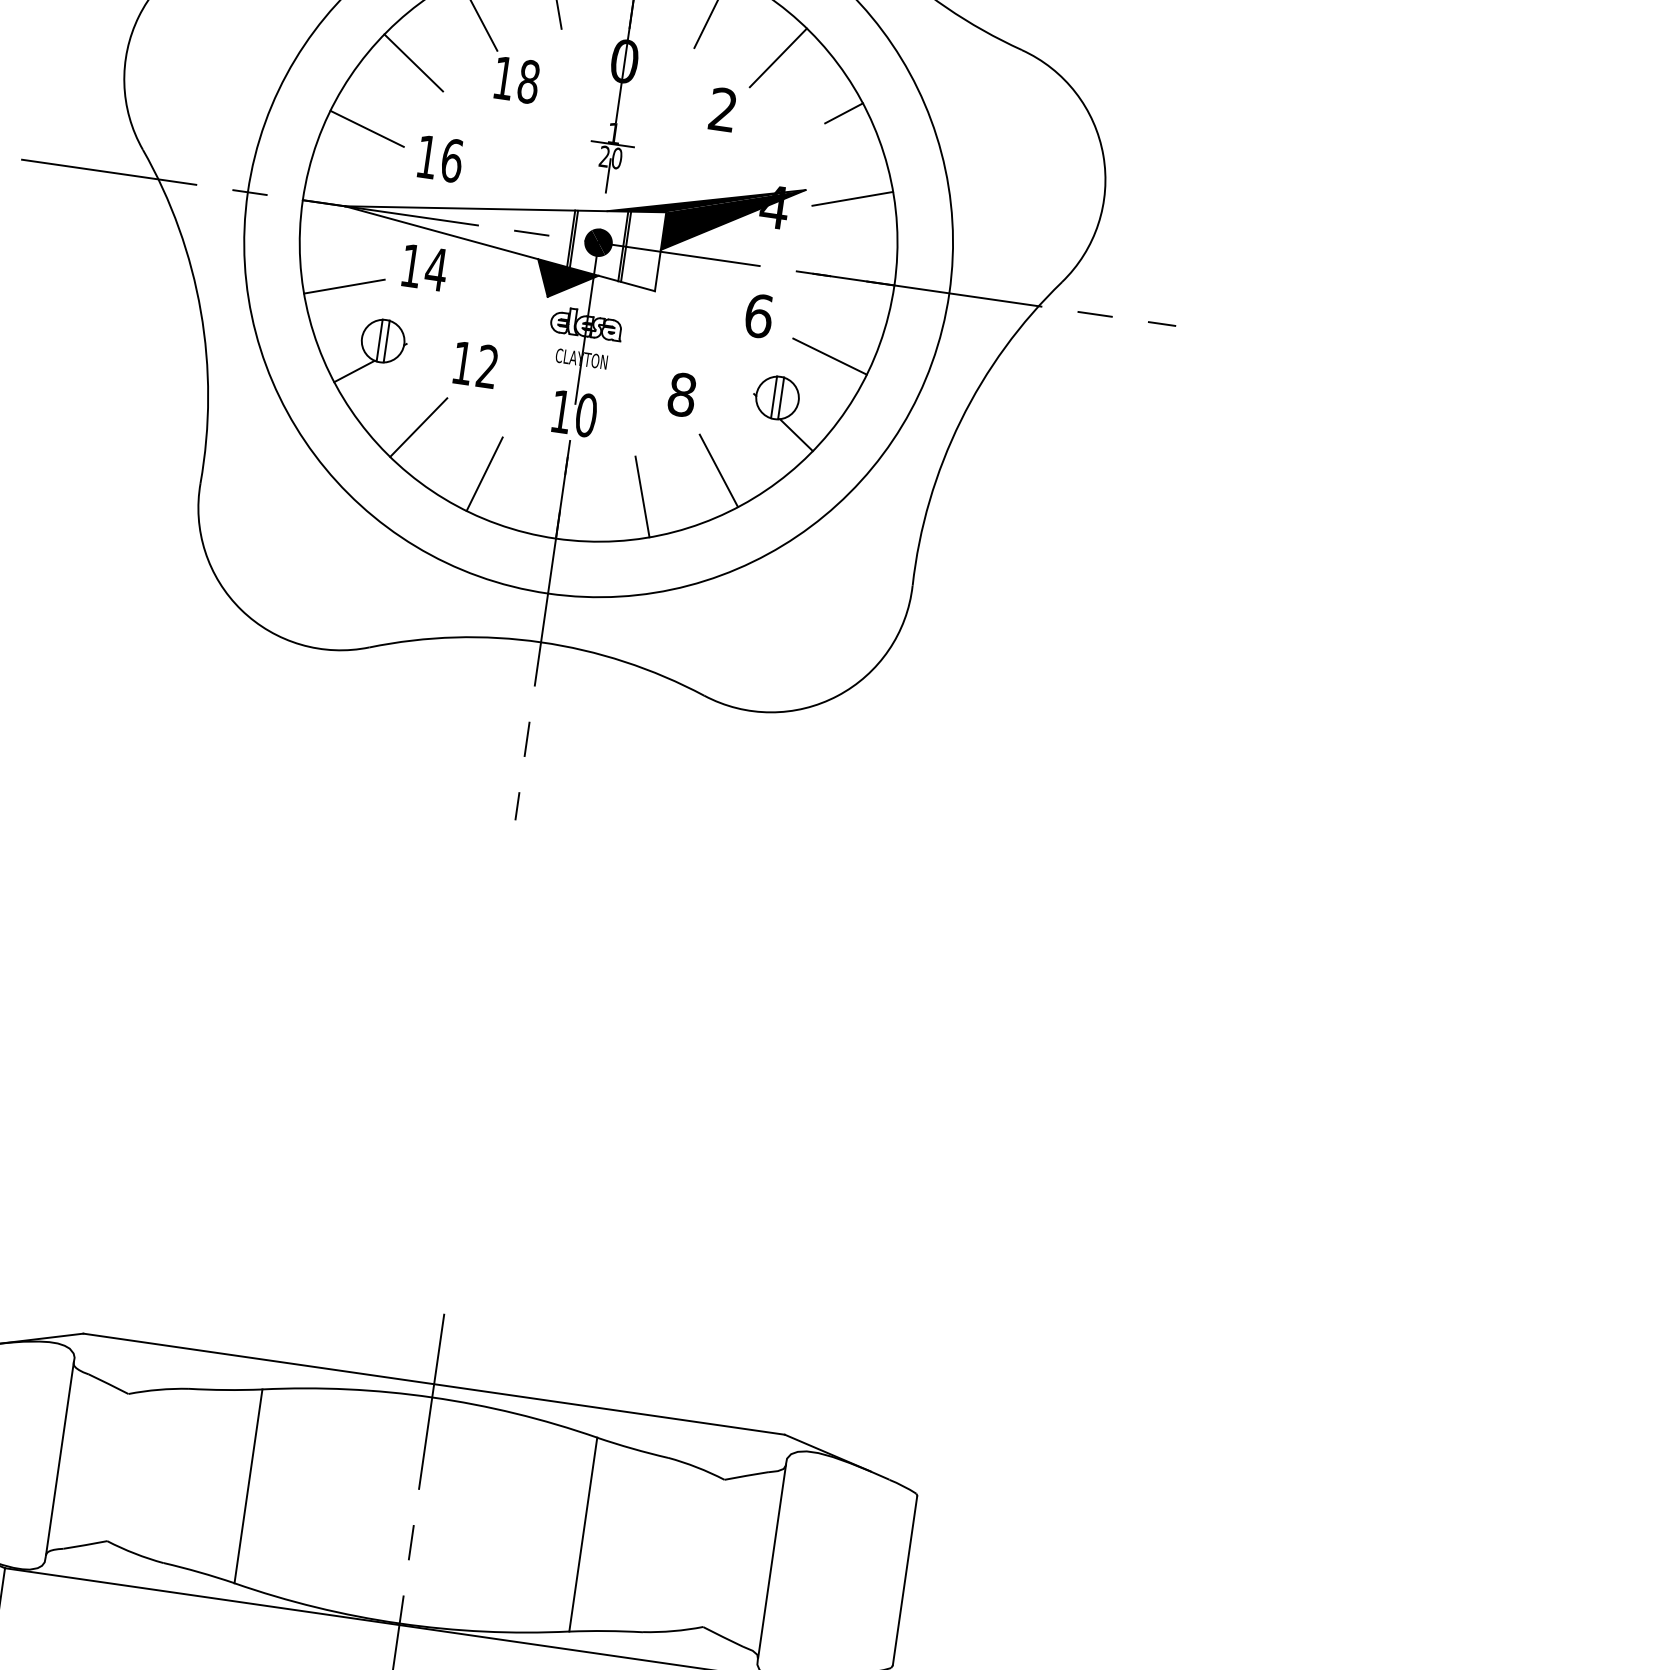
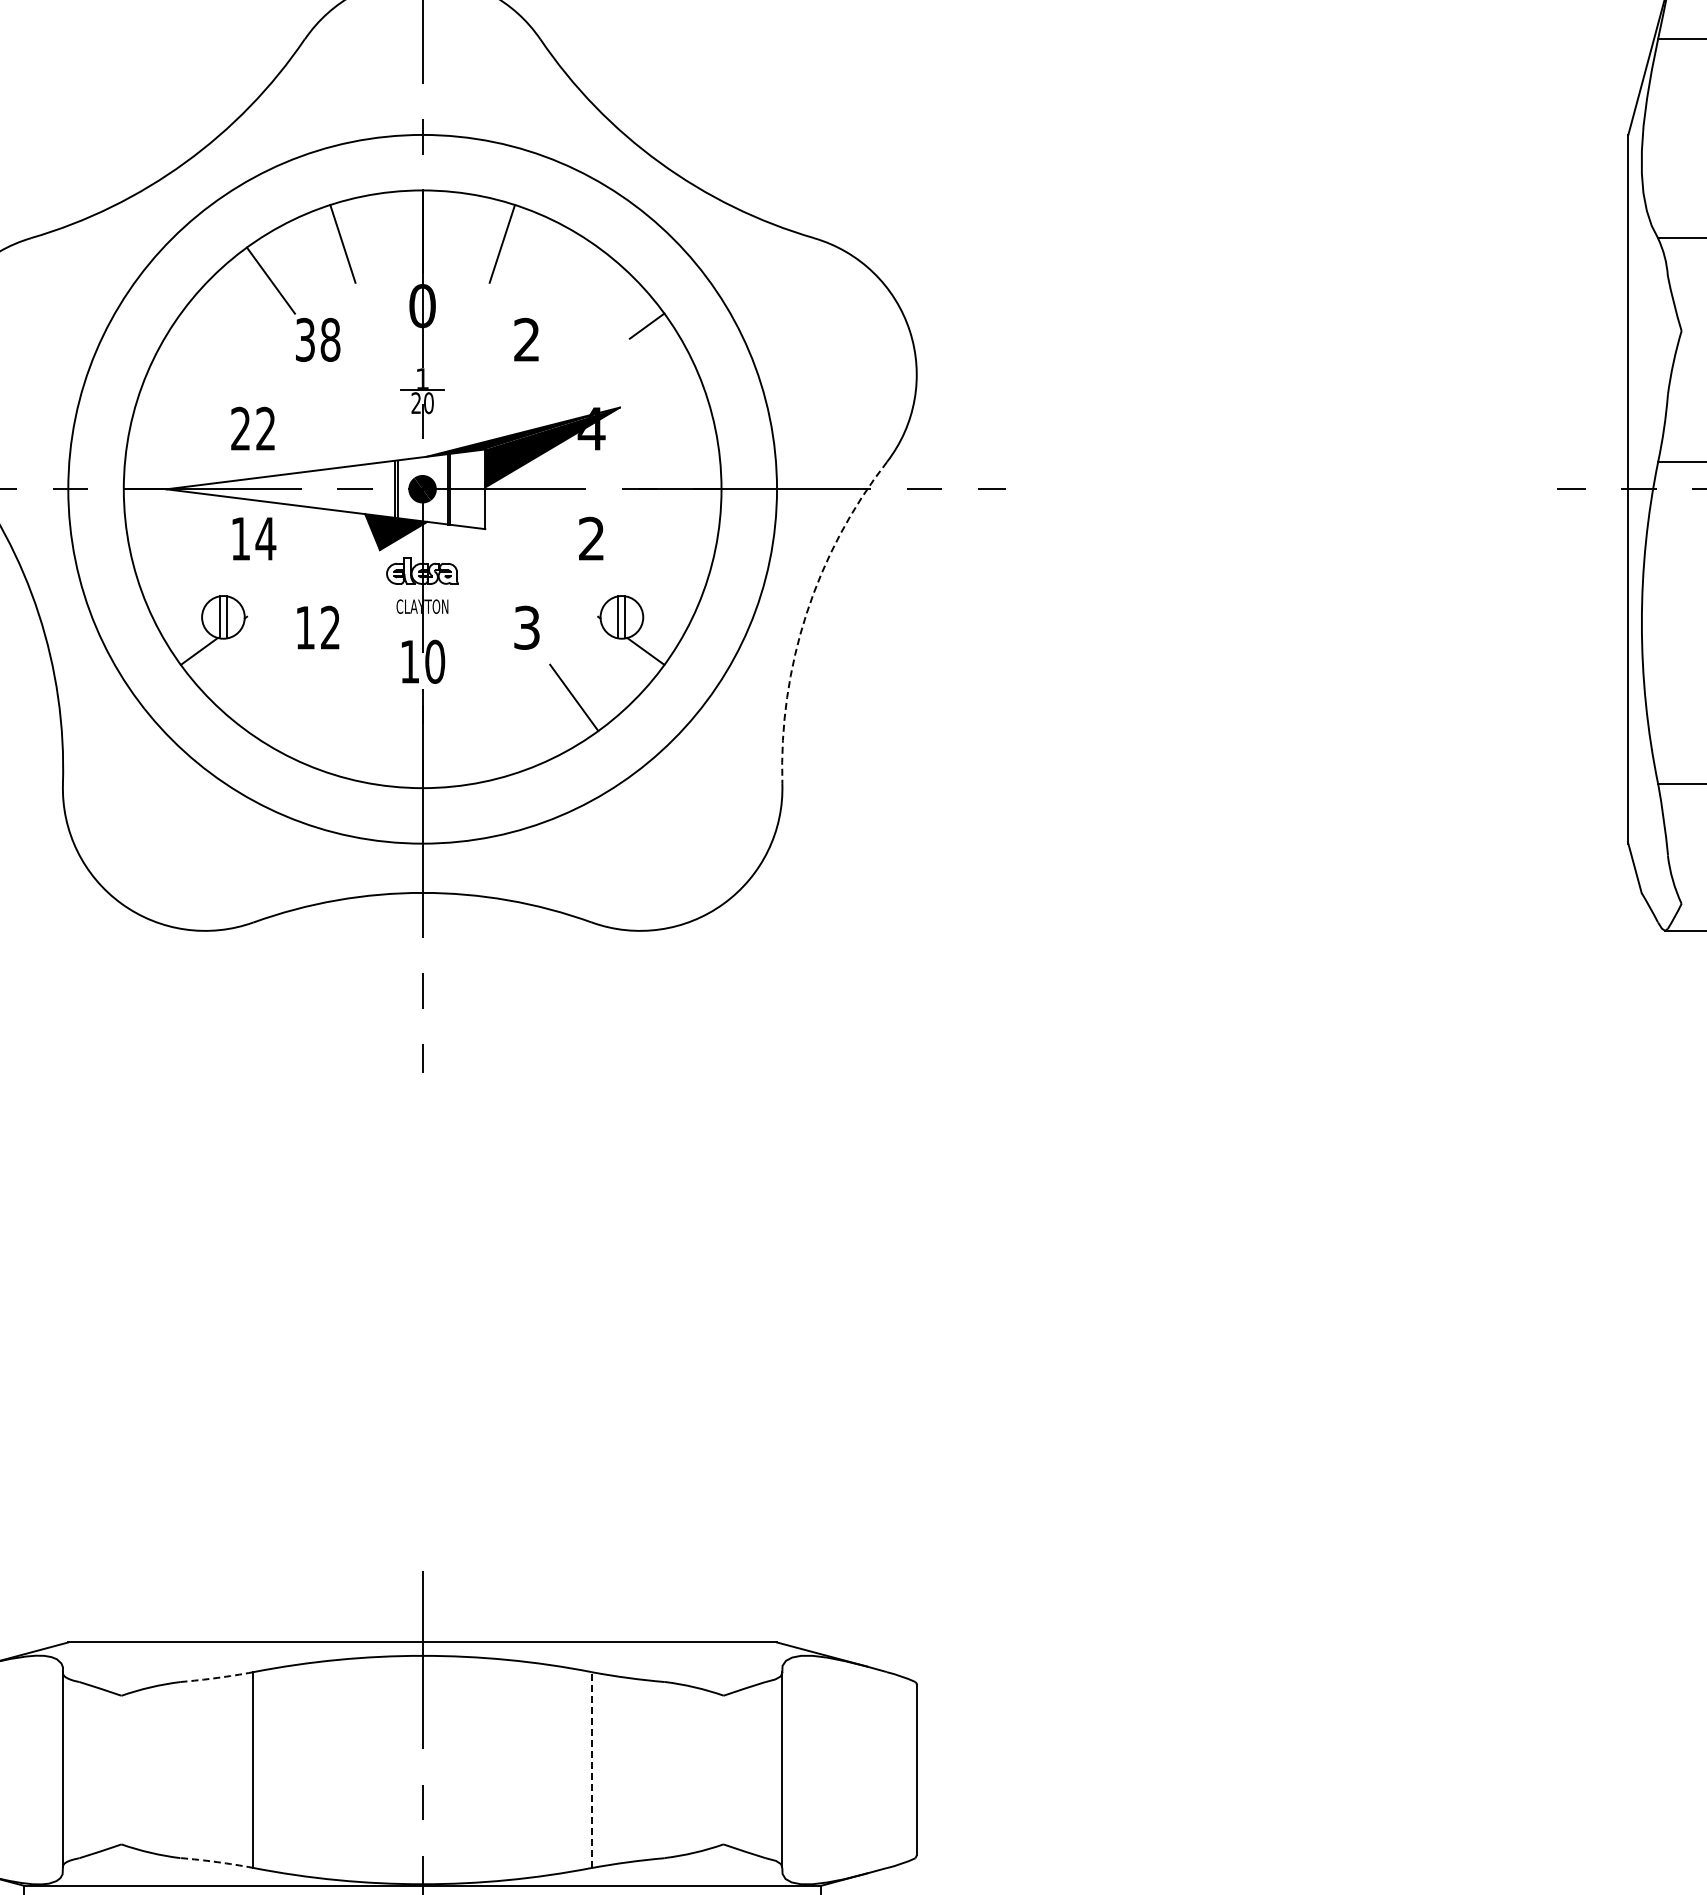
line: (778, 57) -> (574, 280), removed
line: (413, 62) -> (213, 337), removed
text: (504, 77) -> (305, 339), 18 -> 38
line: (367, 128) -> (177, 409), removed
text: (439, 158) -> (253, 428), 16 -> 22
line: (852, 198) -> (667, 409), removed
line: (344, 286) -> (177, 568), removed
text: (758, 315) -> (591, 538), 6 -> 2
line: (829, 356) -> (667, 568), removed
text: (682, 394) -> (527, 627), 8 -> 3
arc: (960, 420) -> (806, 613), solid -> dashed
line: (418, 427) -> (270, 697), removed
line: (484, 474) -> (342, 734), removed
line: (642, 496) -> (502, 734), removed
arc: (226, 1389) -> (217, 1677), solid -> dashed
line: (583, 1535) -> (591, 1770), solid -> dashed
arc: (199, 1572) -> (217, 1862), solid -> dashed

